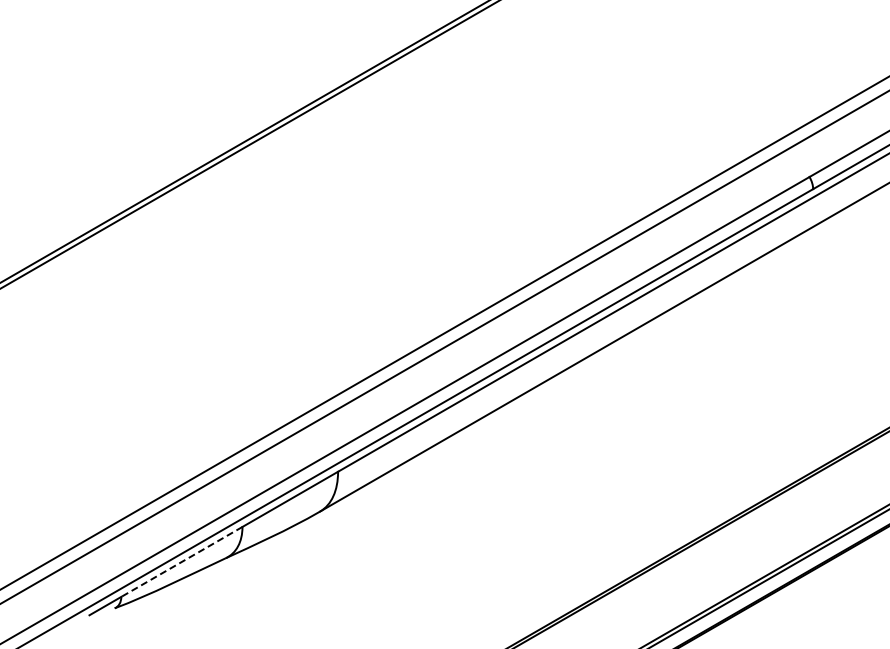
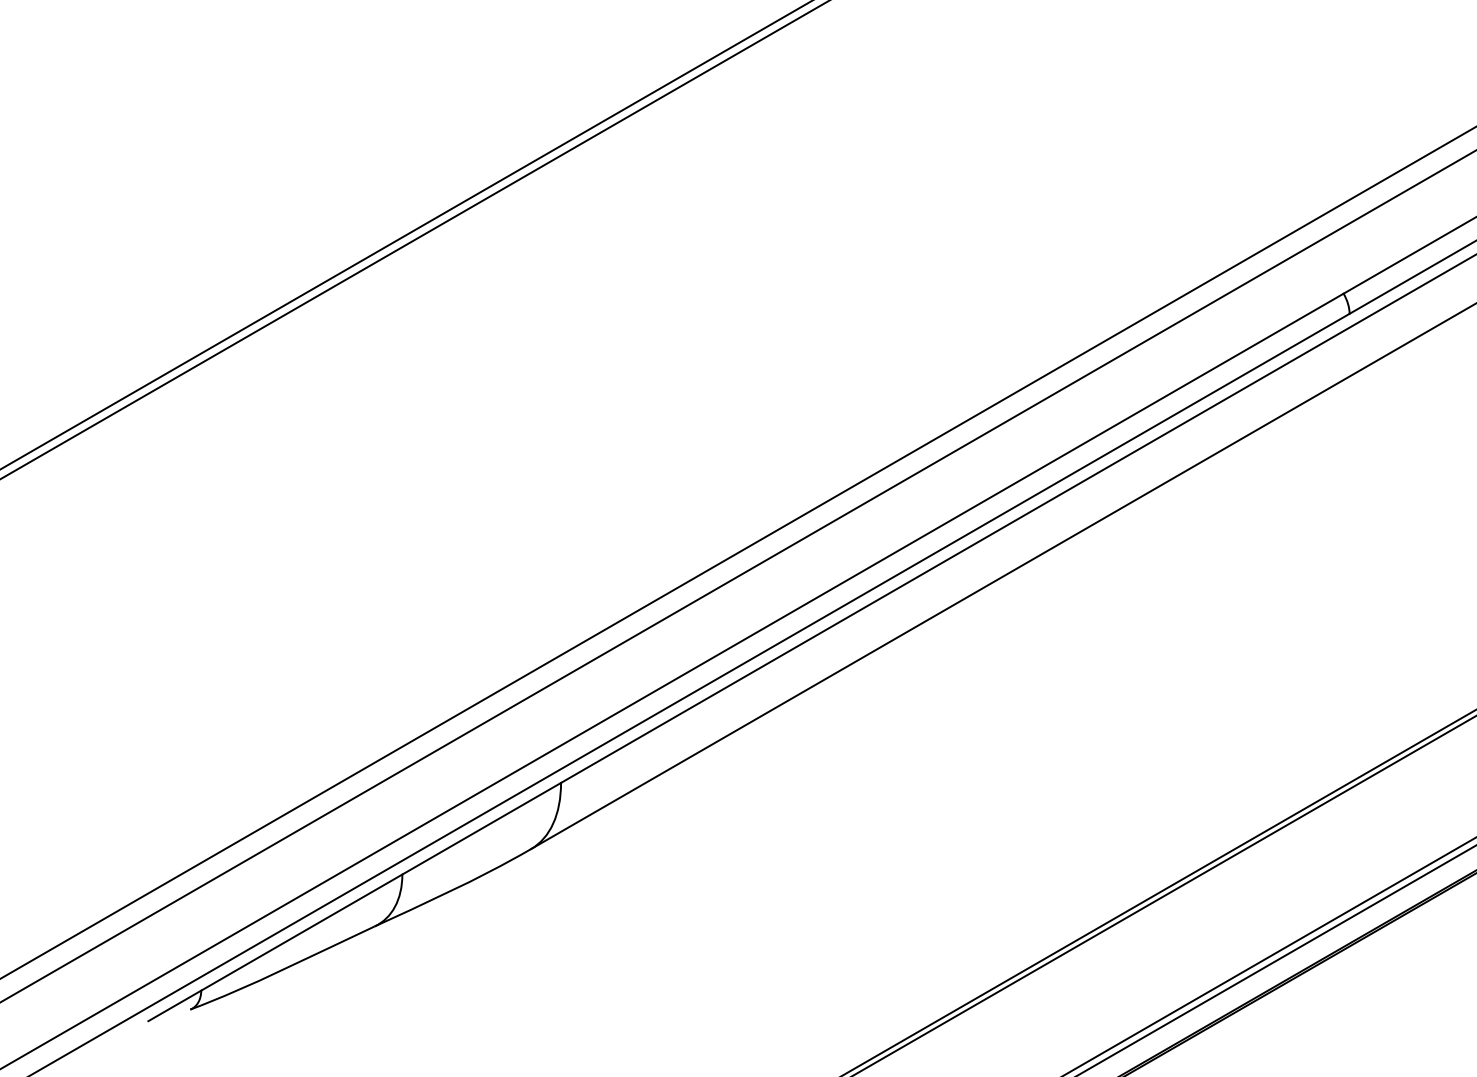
line: (181, 561) -> (301, 931), dashed -> solid

